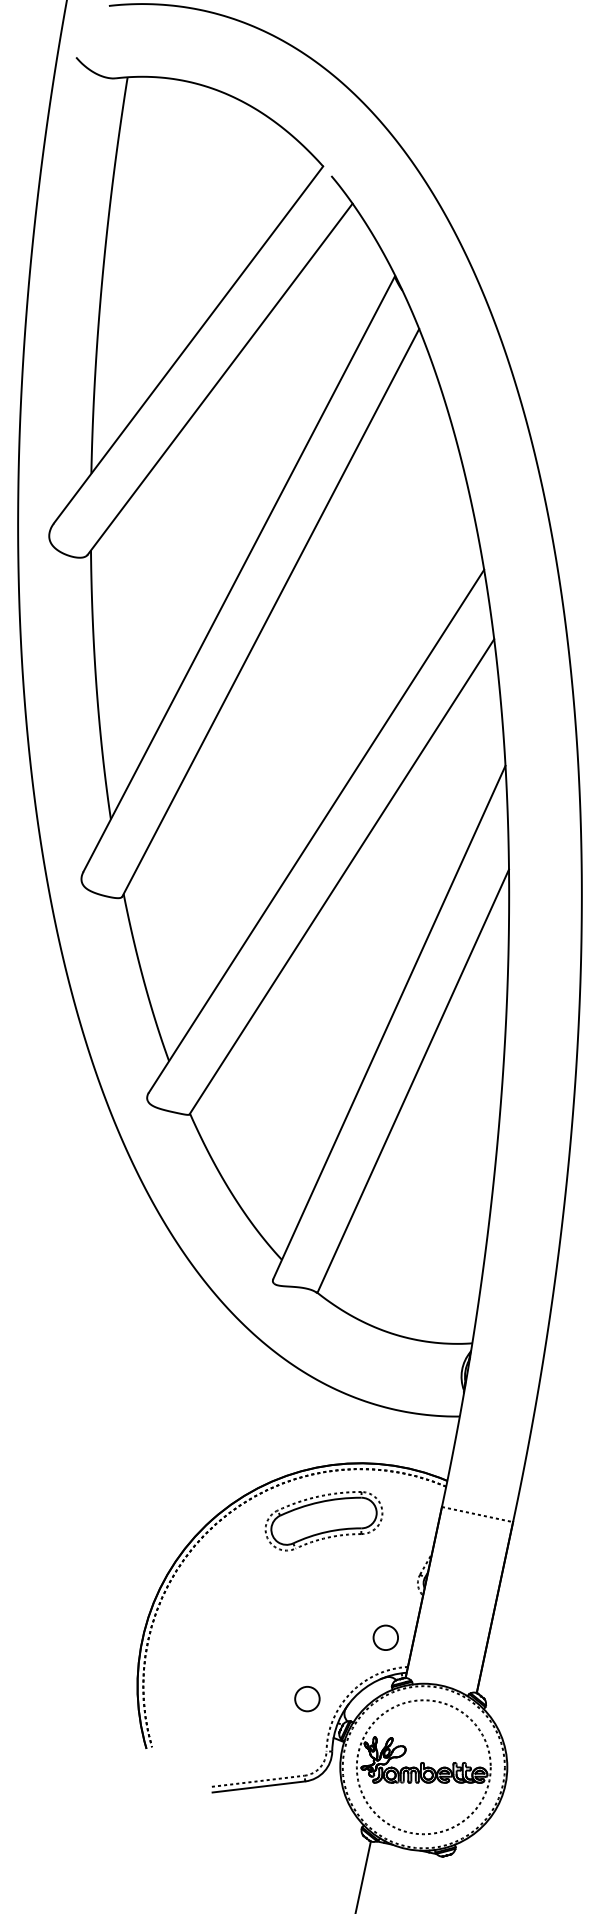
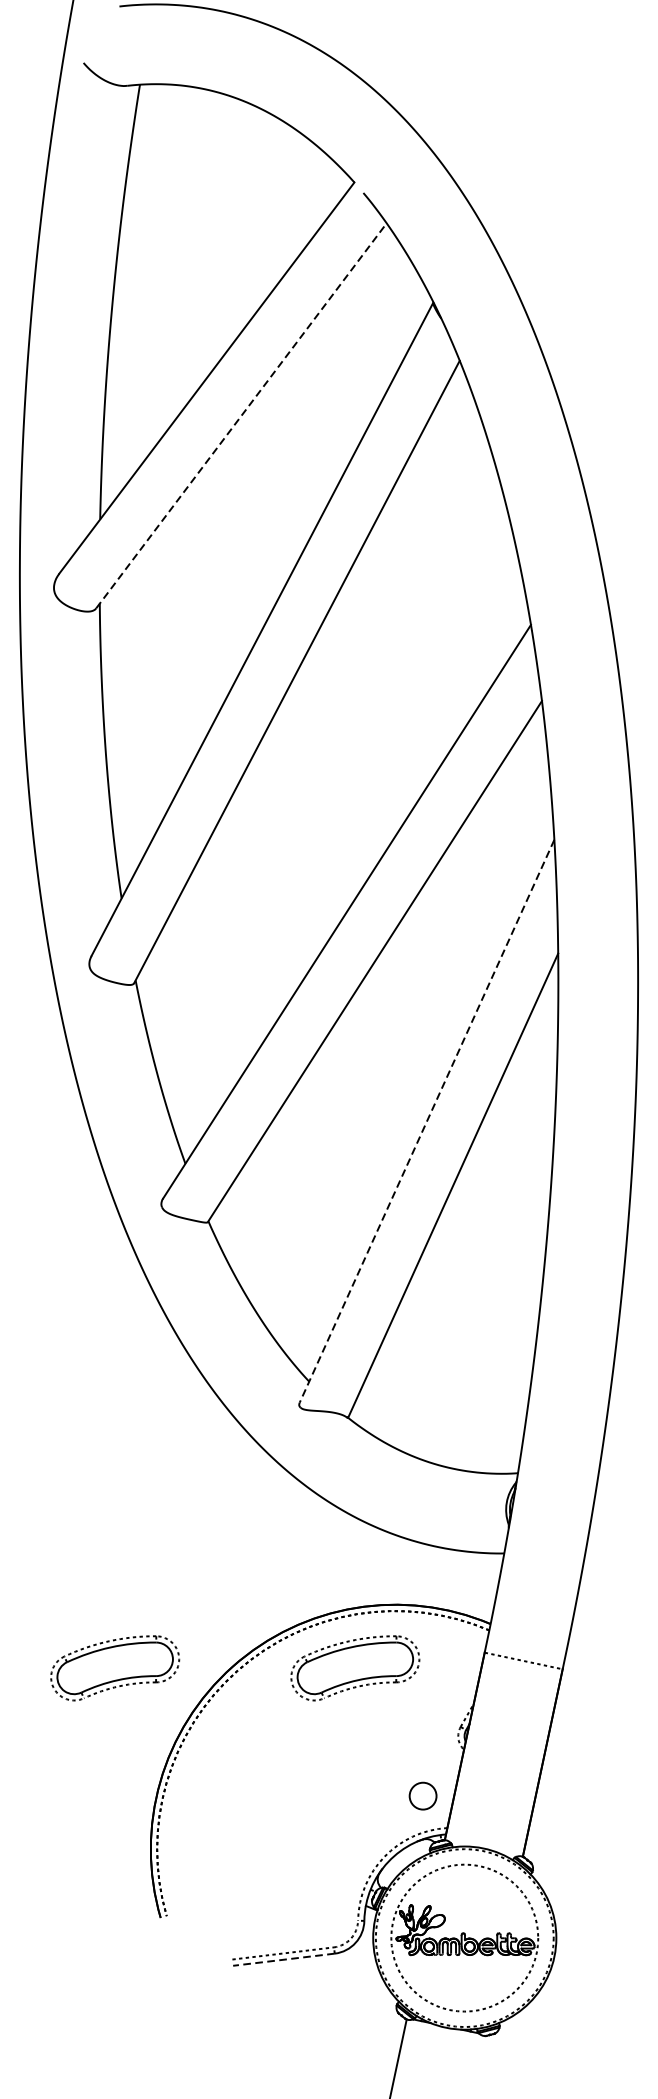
line: (220, 379) -> (241, 416), solid -> dashed
line: (389, 1022) -> (427, 1121), solid -> dashed
part: (104, 1521) -> (114, 1668), added
circle: (307, 1699) -> (337, 1863), removed
line: (258, 1786) -> (283, 1959), solid -> dashed

